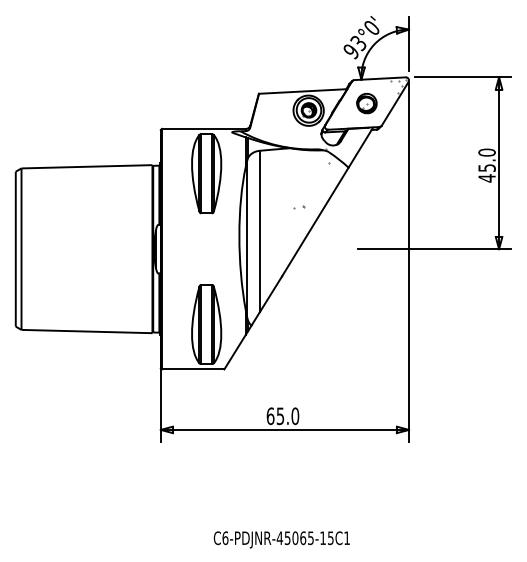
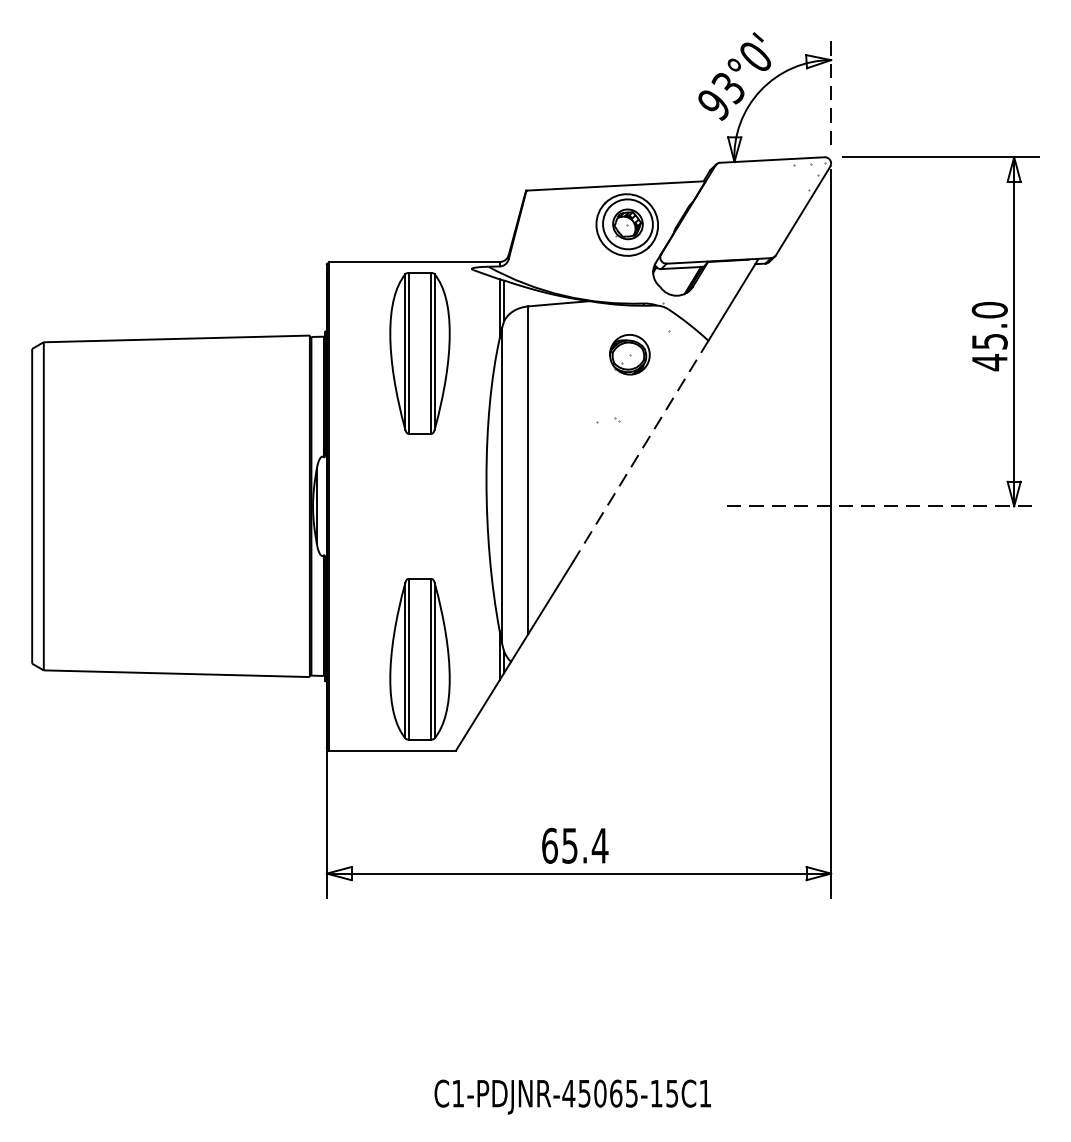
line: (408, 44) -> (830, 90), solid -> dashed
part: (366, 103) -> (628, 354), moved
line: (315, 222) -> (641, 452), solid -> dashed
line: (434, 249) -> (882, 506), solid -> dashed
text: (295, 416) -> (600, 846), 65.0 -> 65.4
text: (225, 538) -> (458, 1094), C6-PDJNR-45065-15C1 -> C1-PDJNR-45065-15C1

